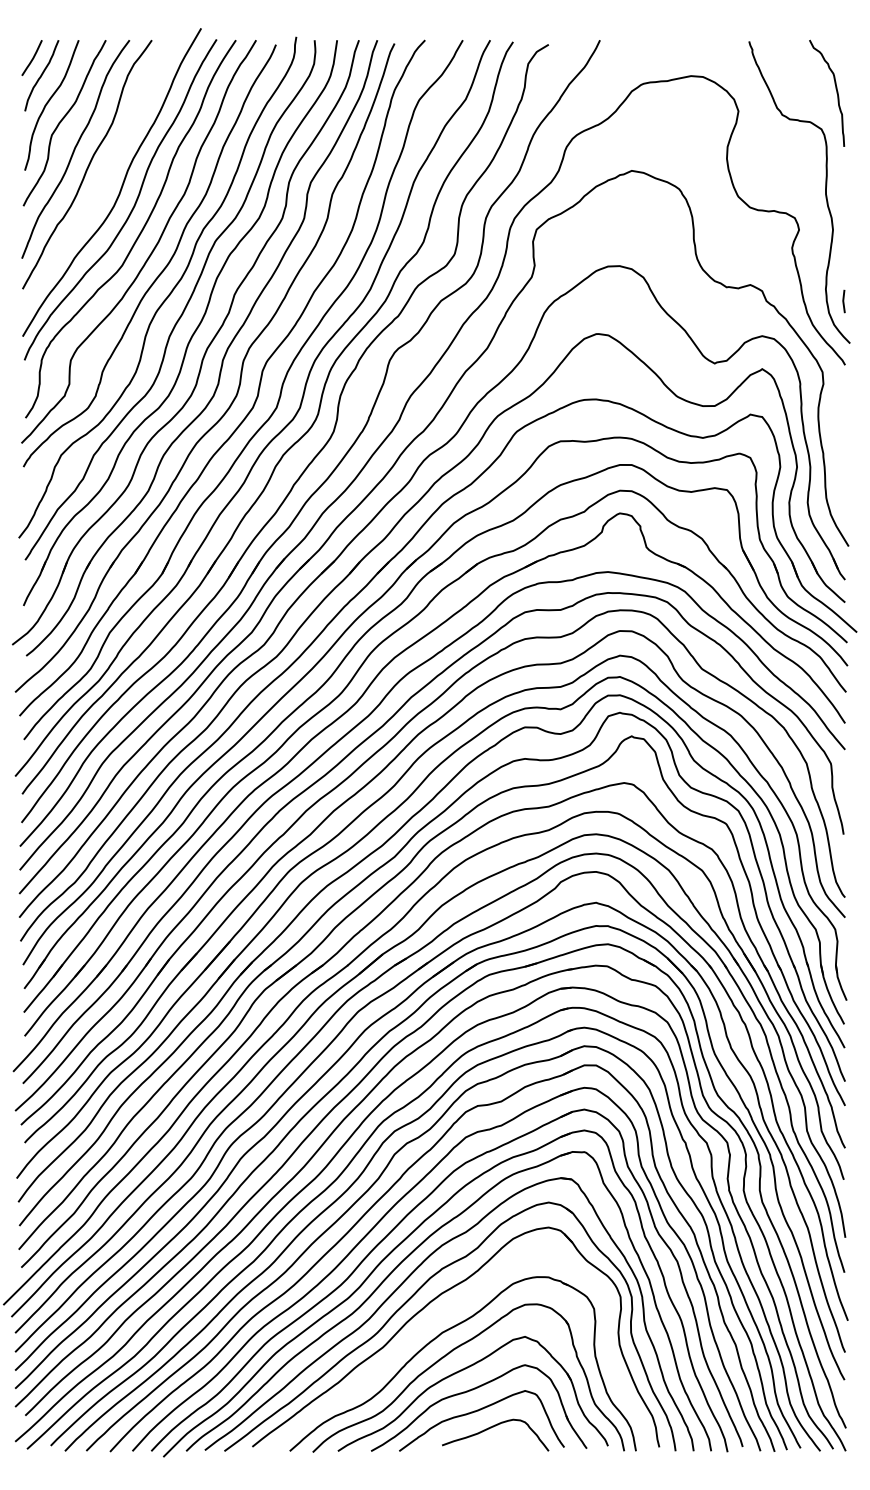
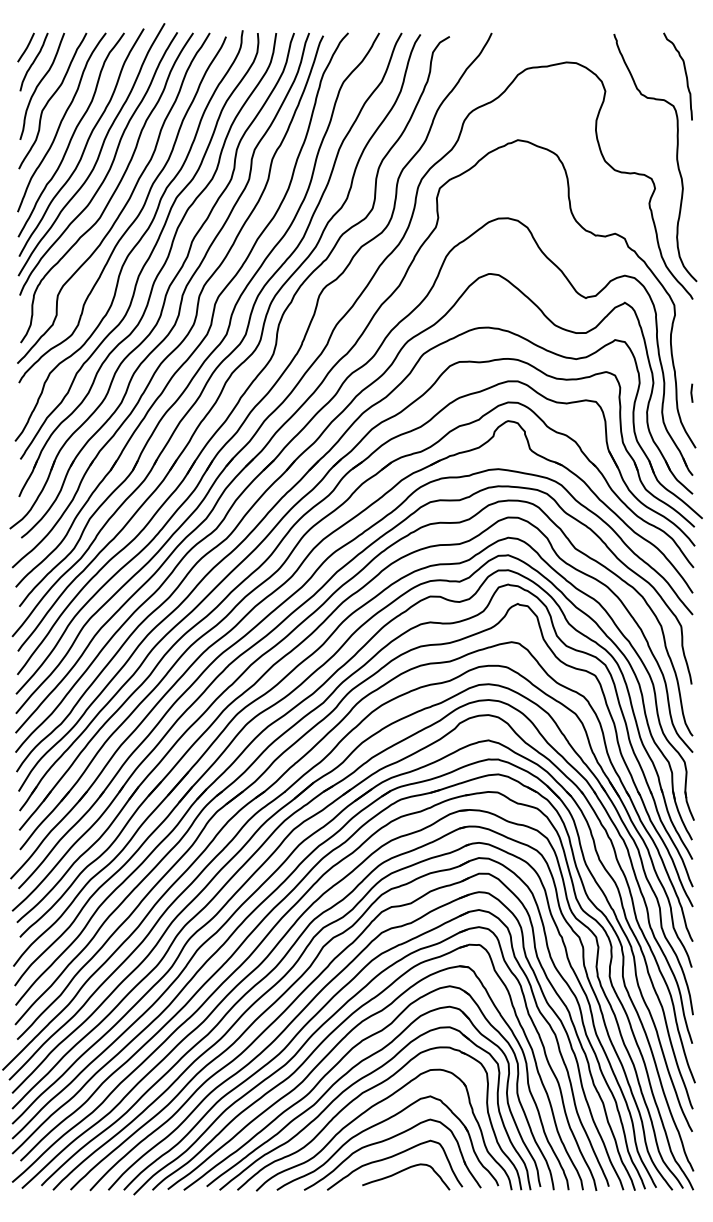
curve: (104, 176) -> (85, 144), added
line: (843, 301) -> (691, 393), moved
part: (436, 1319) -> (357, 1082), added

